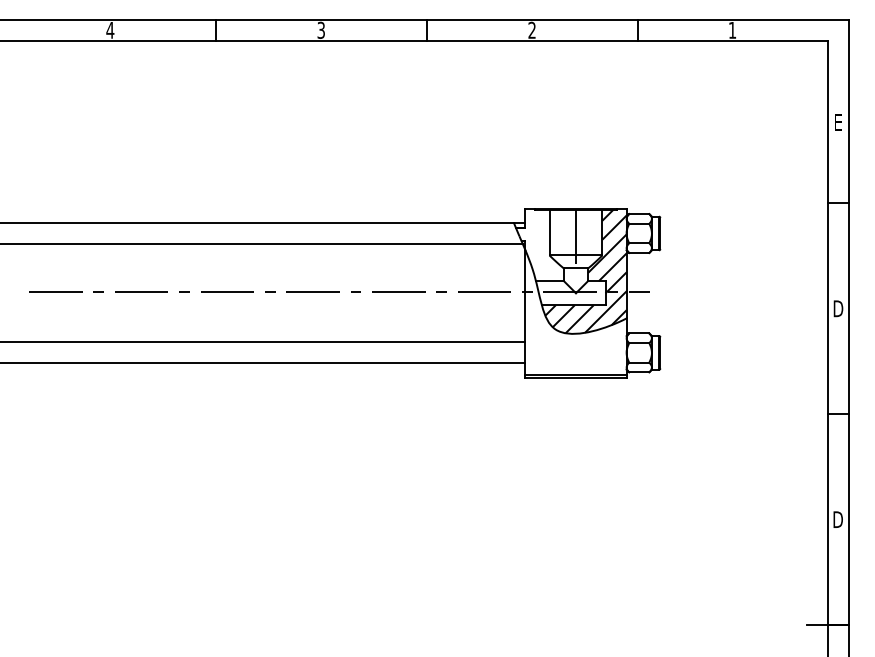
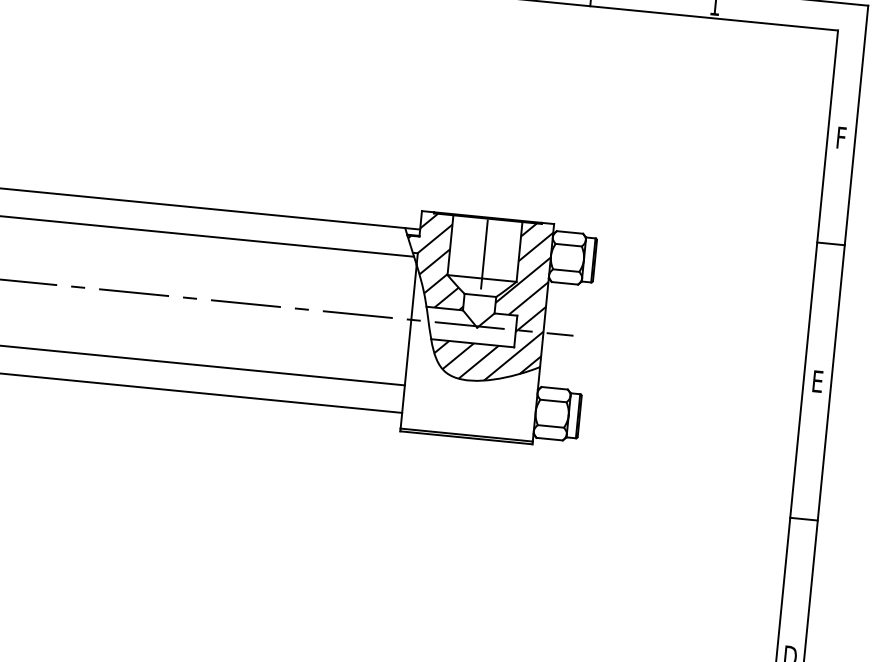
text: (838, 123) -> (841, 139), E -> F
hatch: (539, 245) -> (435, 260), added
text: (838, 308) -> (817, 381), D -> E

